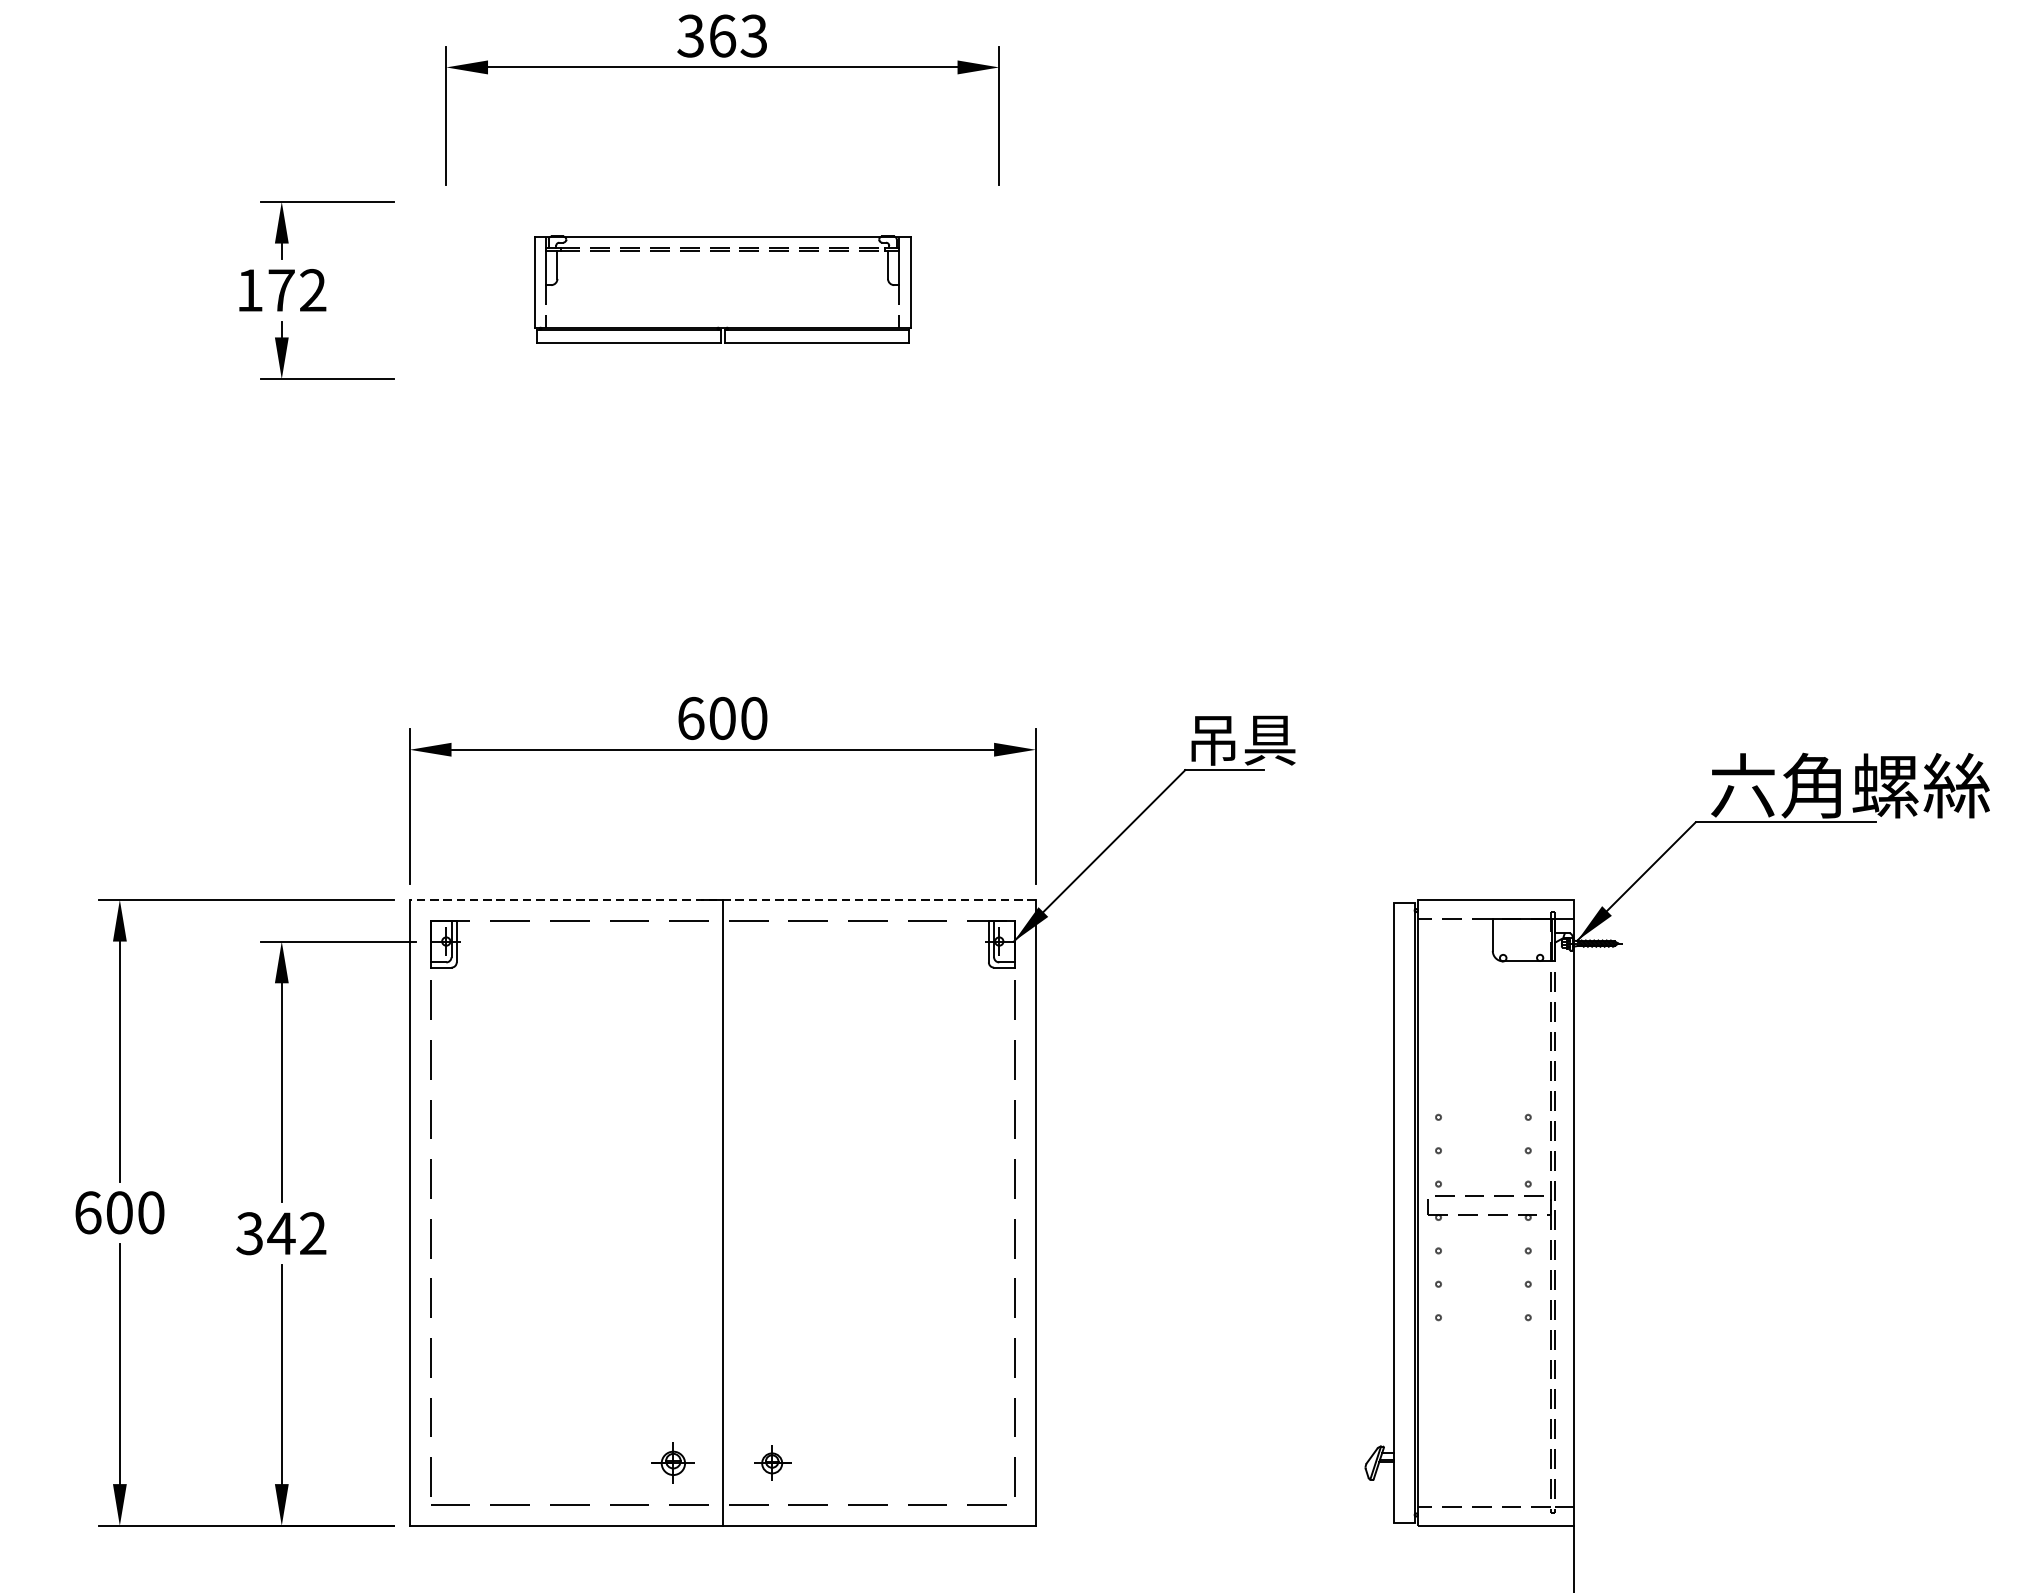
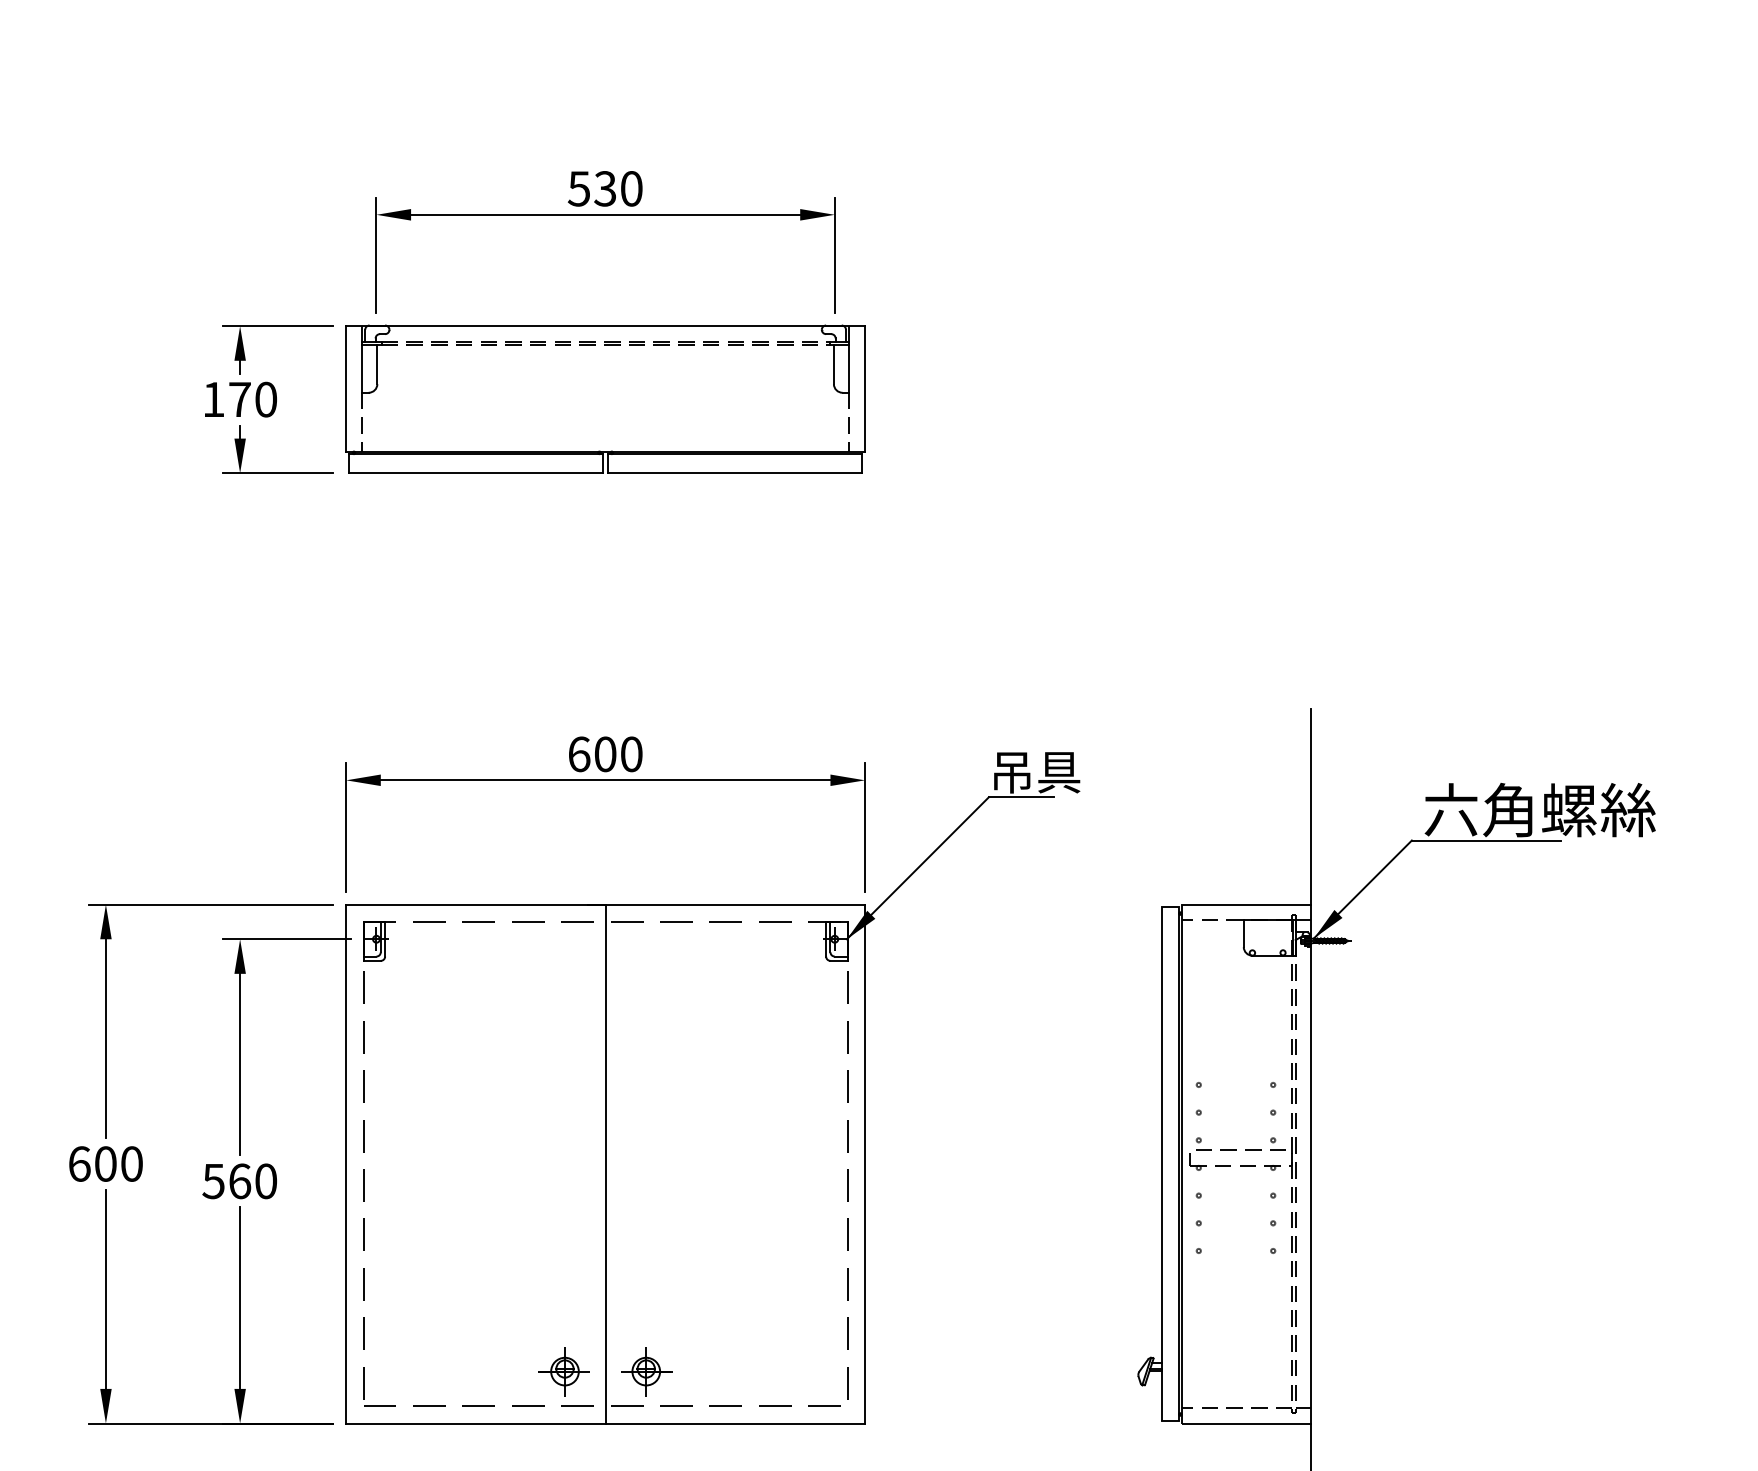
text: (722, 35) -> (605, 188), 363 -> 530
part: (722, 289) -> (605, 398), size x1.67
text: (312, 290) -> (265, 399), 172 -> 170
line: (1574, 781) -> (1311, 806), added
line: (722, 899) -> (605, 904), dashed -> solid
text: (281, 1233) -> (239, 1181), 342 -> 560
part: (671, 1463) -> (563, 1371), size x1.43
part: (772, 1463) -> (646, 1371), size x1.67

